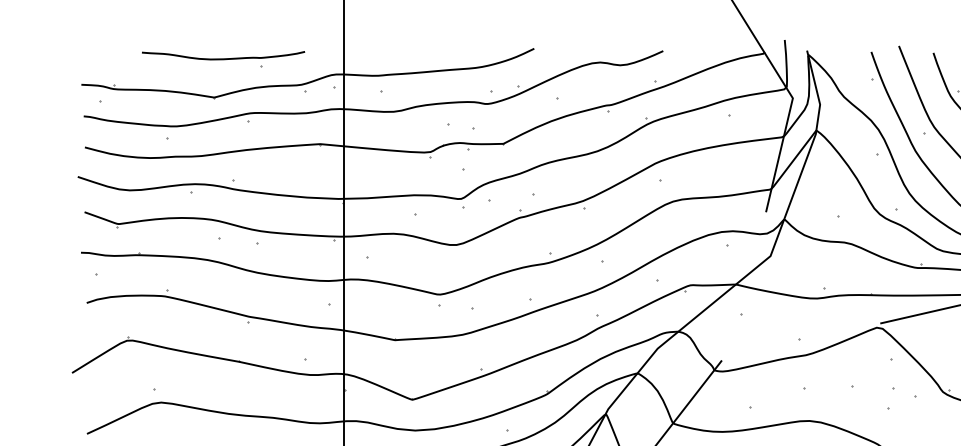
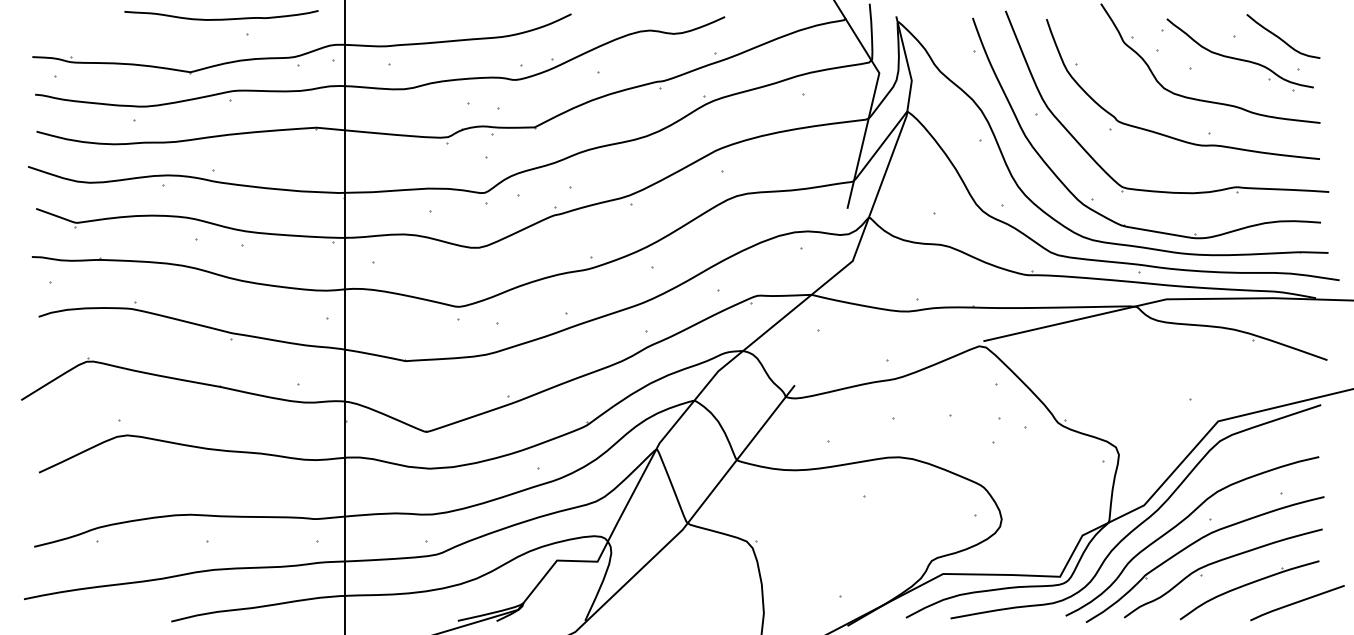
curve: (223, 58) -> (221, 18), moved

